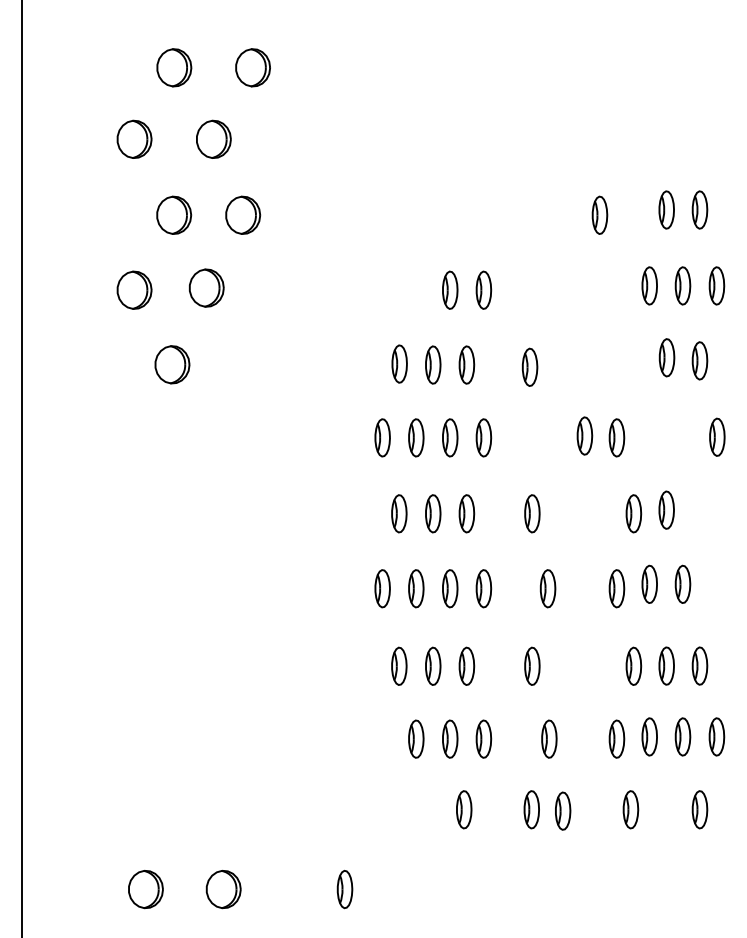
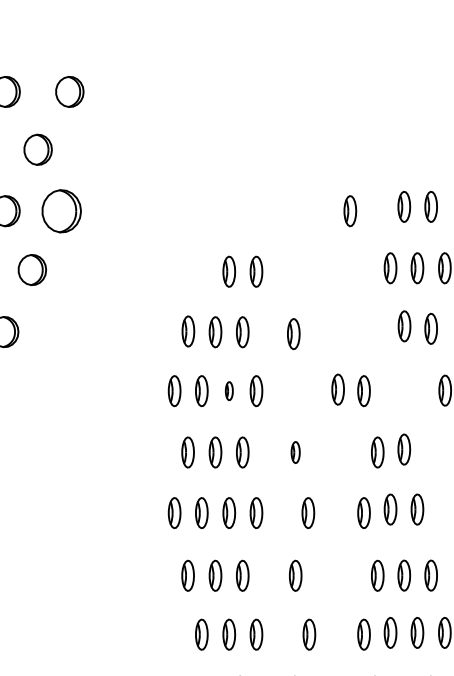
part: (243, 214) -> (62, 210), size x1.4
part: (450, 437) -> (229, 390), size x0.6
part: (532, 513) -> (295, 452), size x0.7

